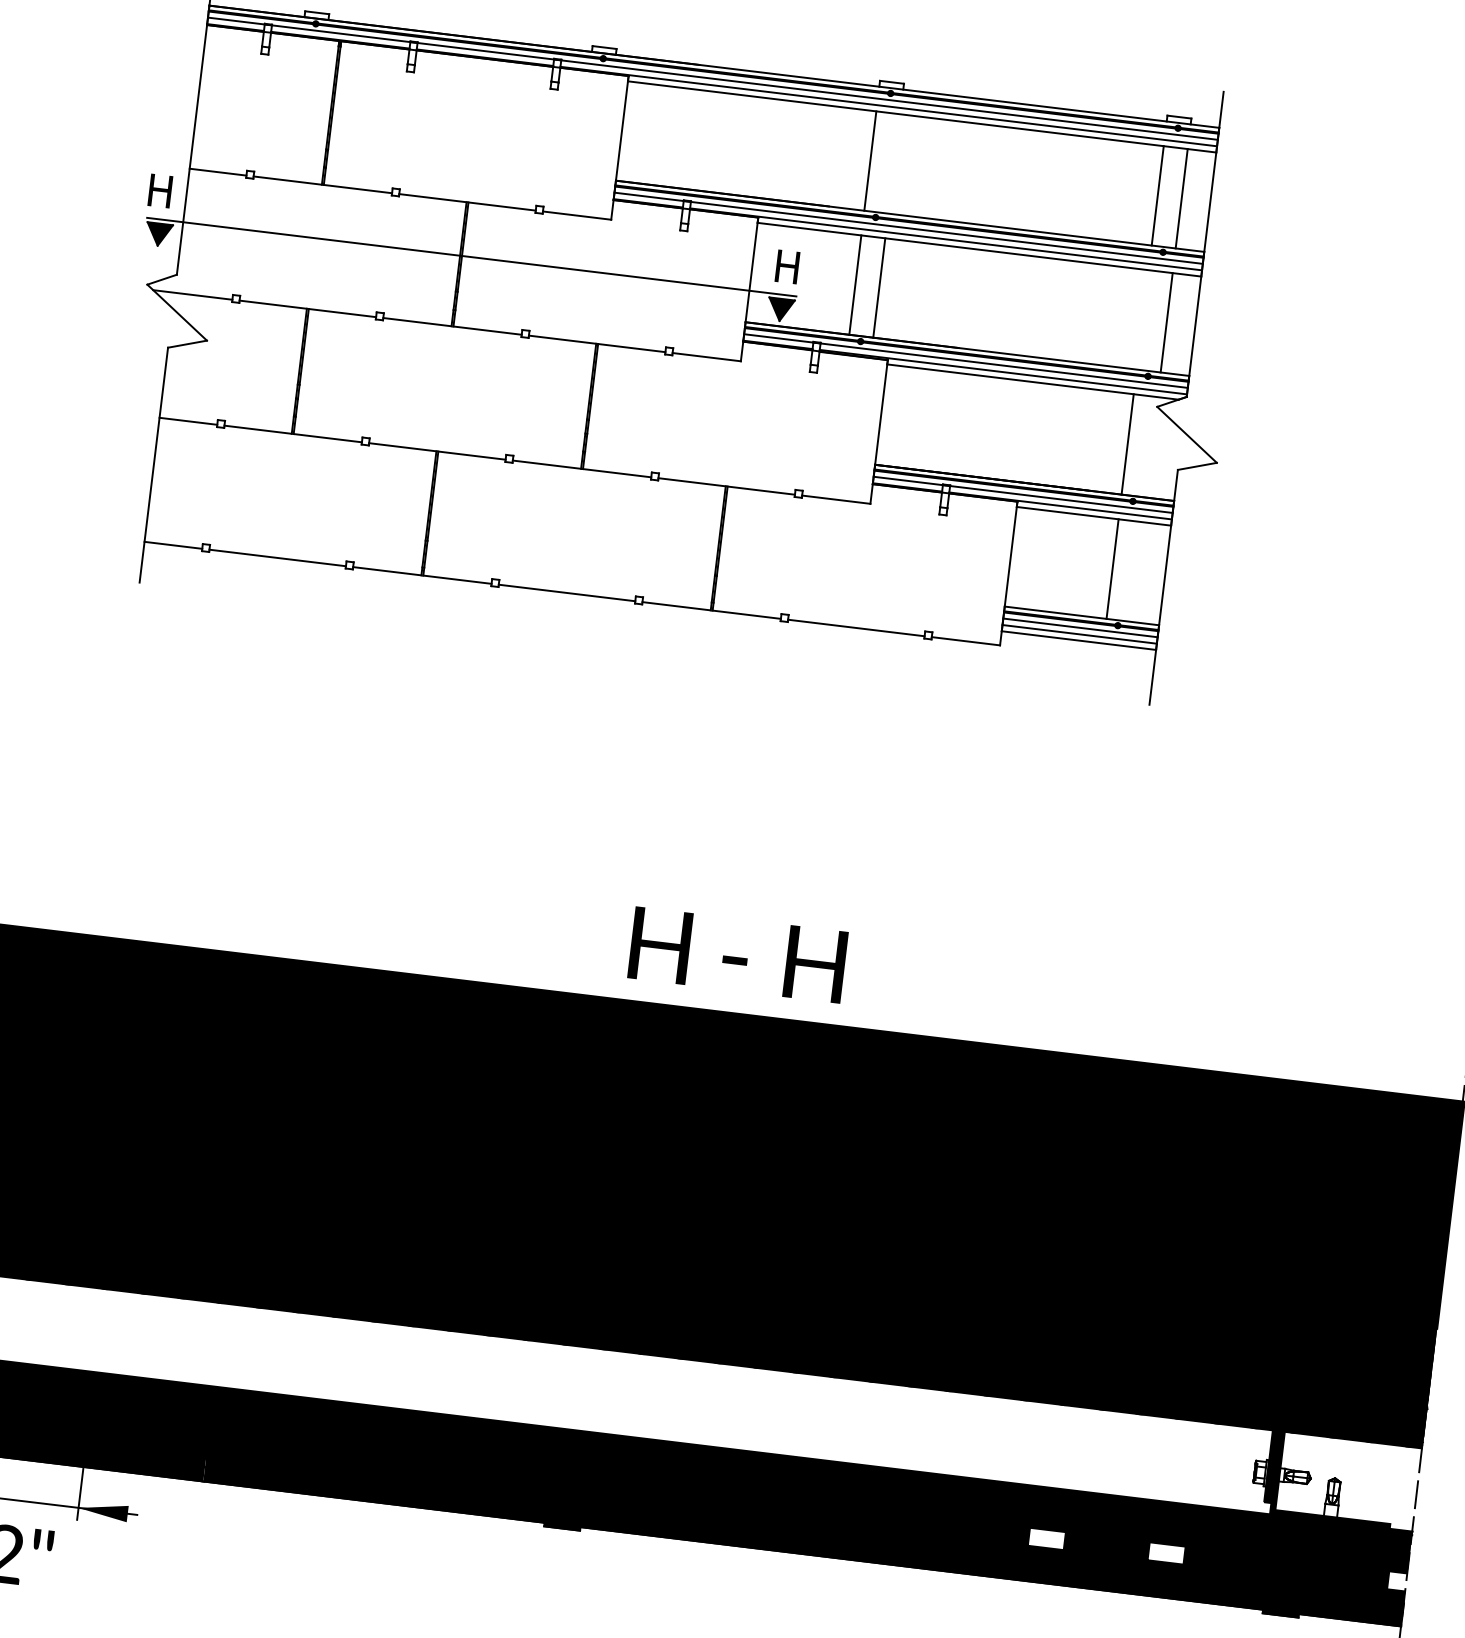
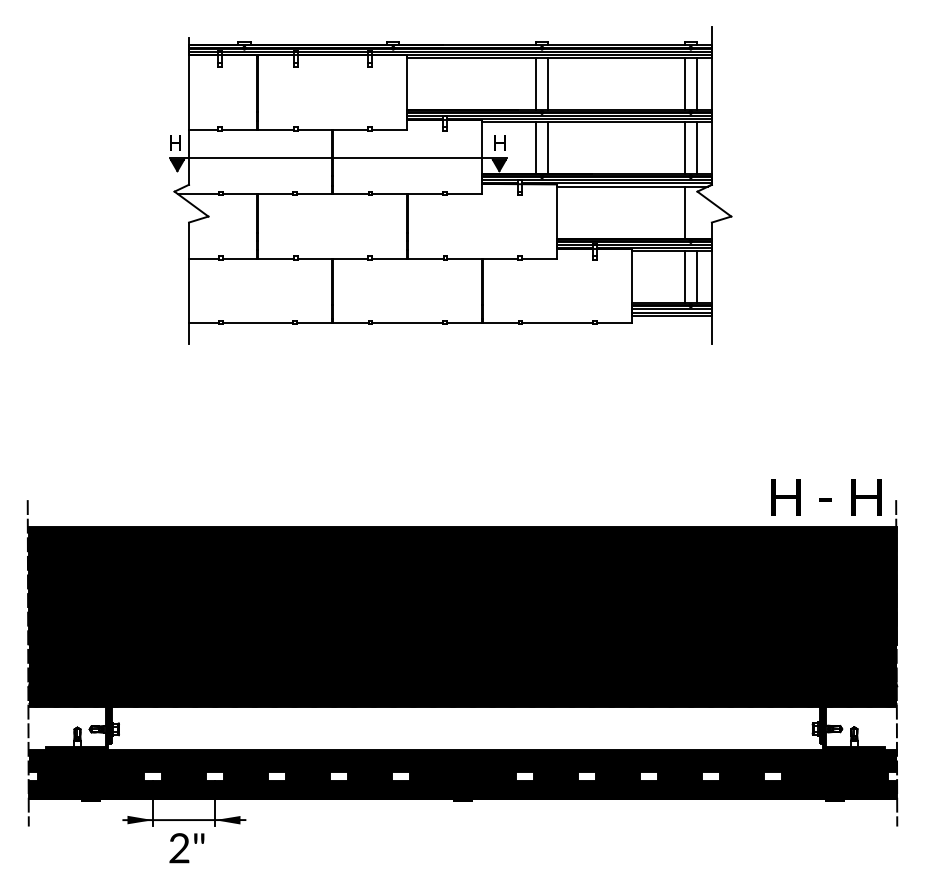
line: (894, 163) -> (548, 83), added
line: (1142, 318) -> (684, 147), added
line: (1137, 570) -> (697, 276), added
text: (738, 955) -> (826, 497), moved

